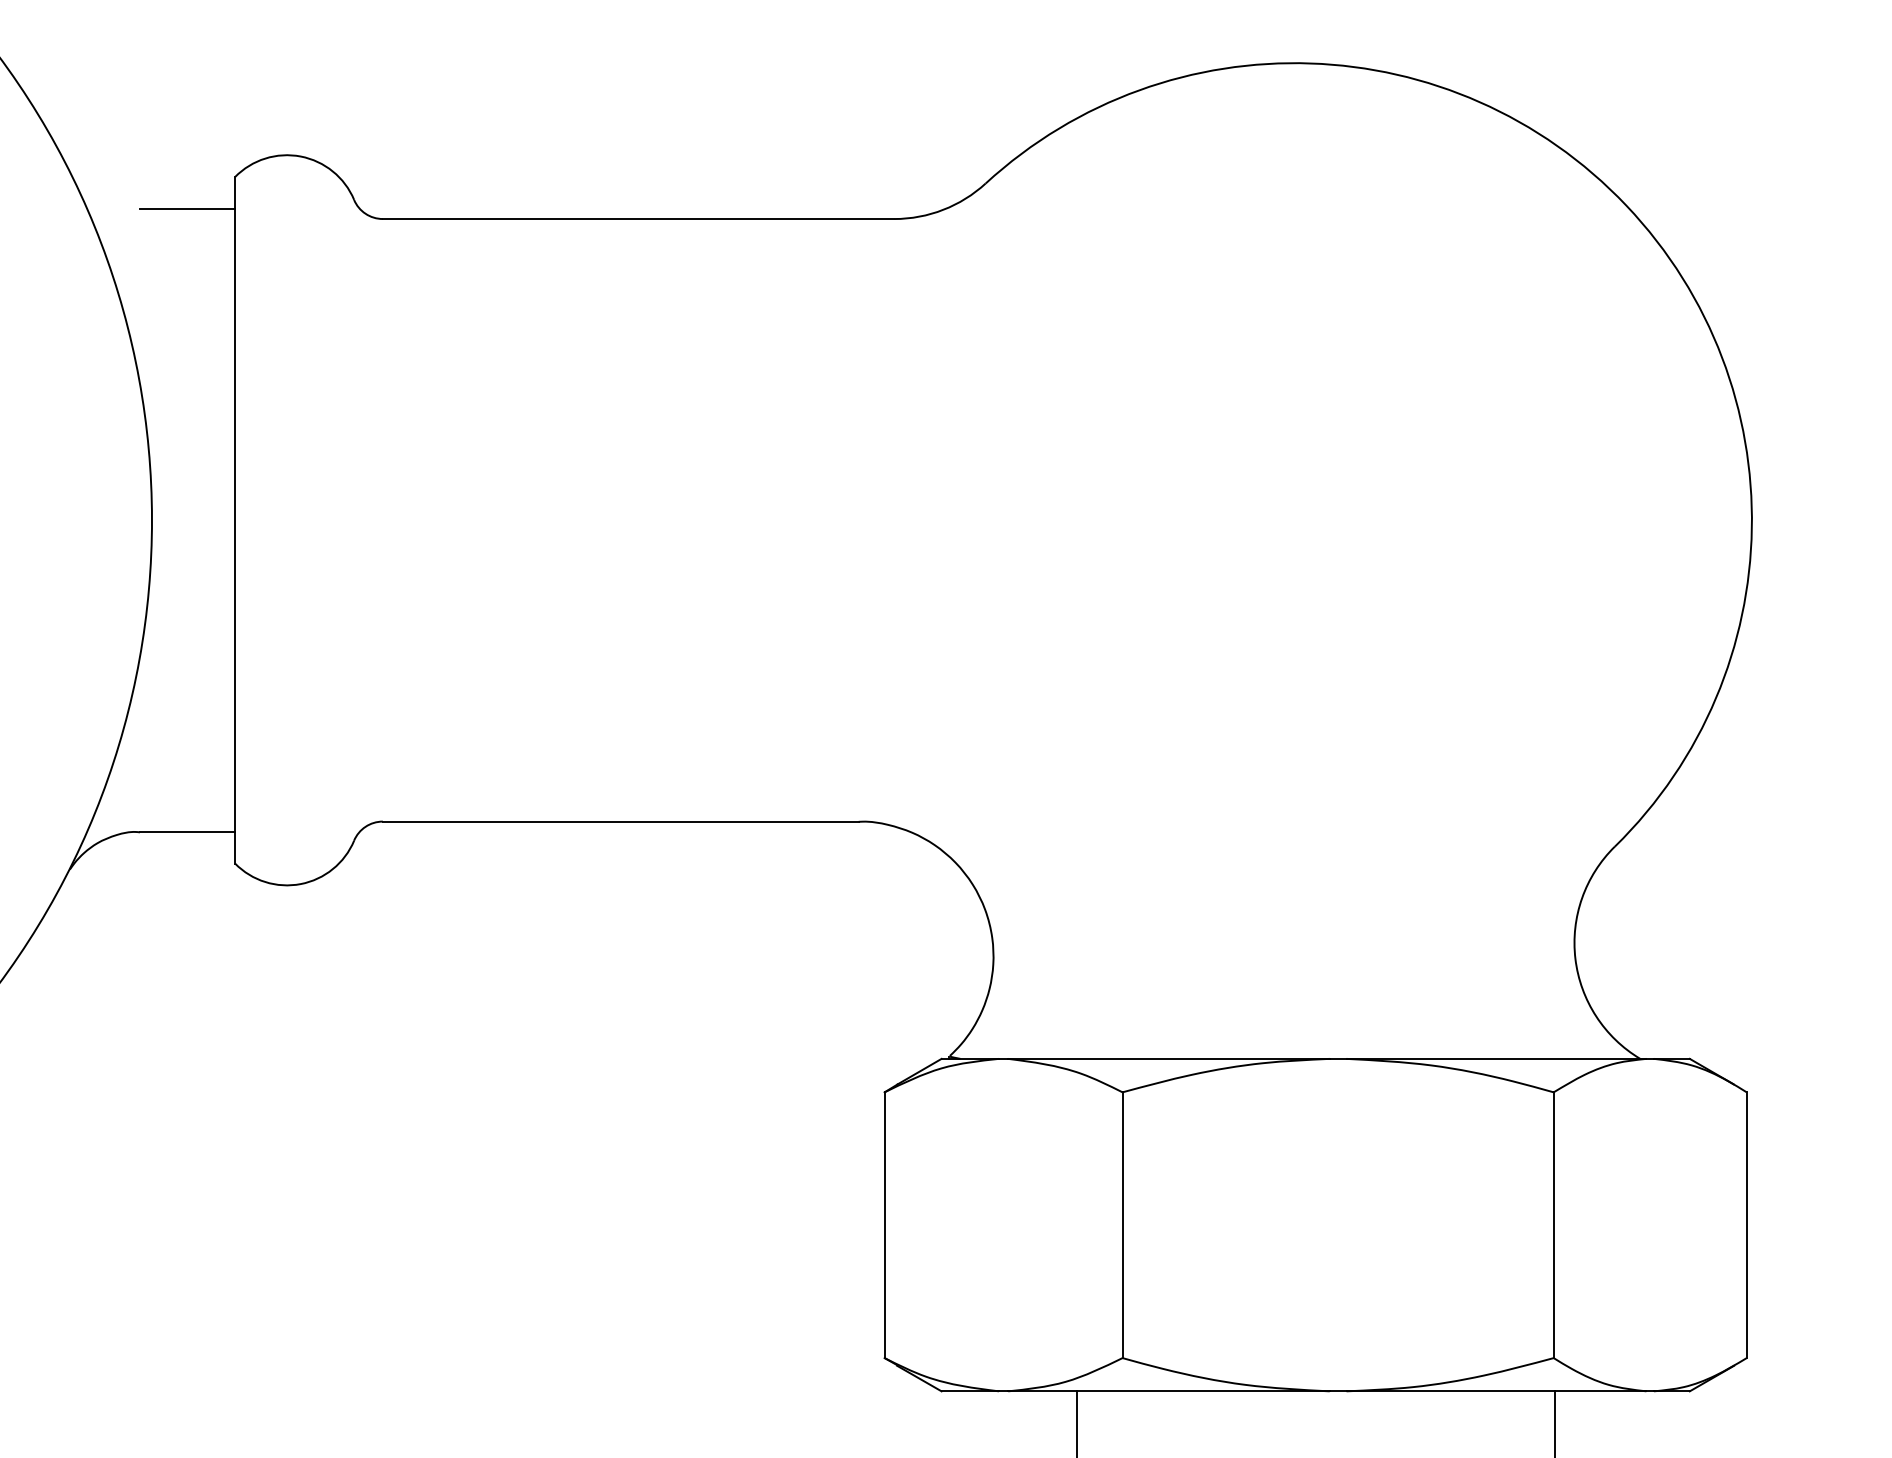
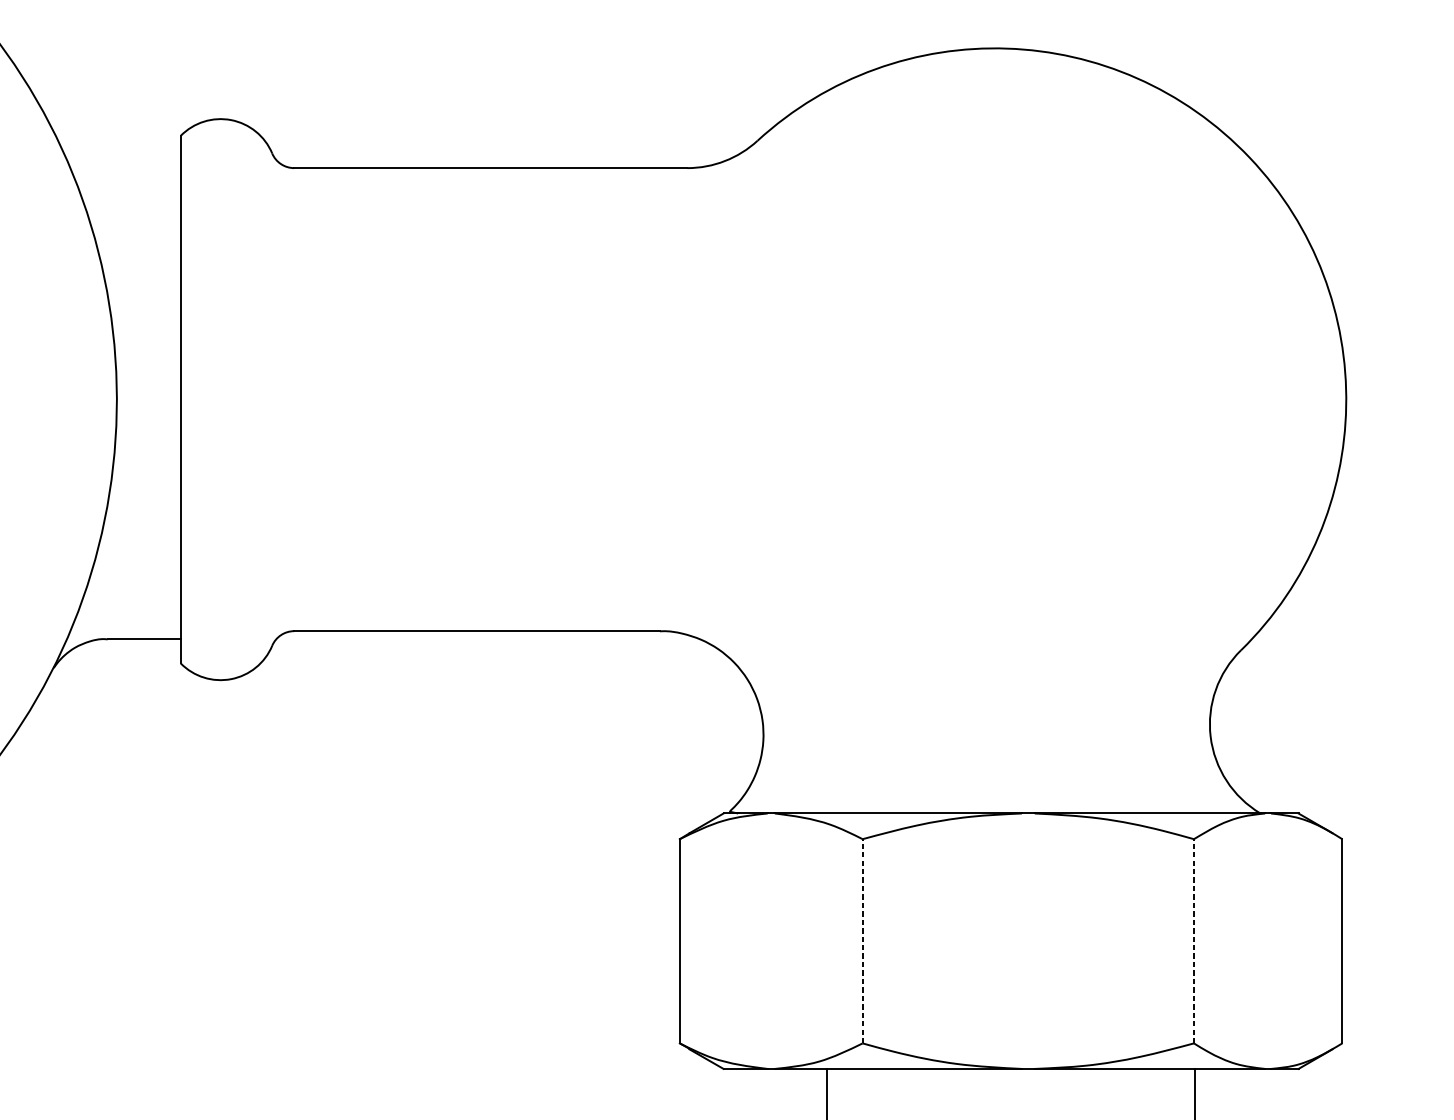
line: (187, 208) -> (144, 160), removed
line: (1122, 1225) -> (862, 941), solid -> dashed
line: (1553, 1225) -> (1193, 941), solid -> dashed

